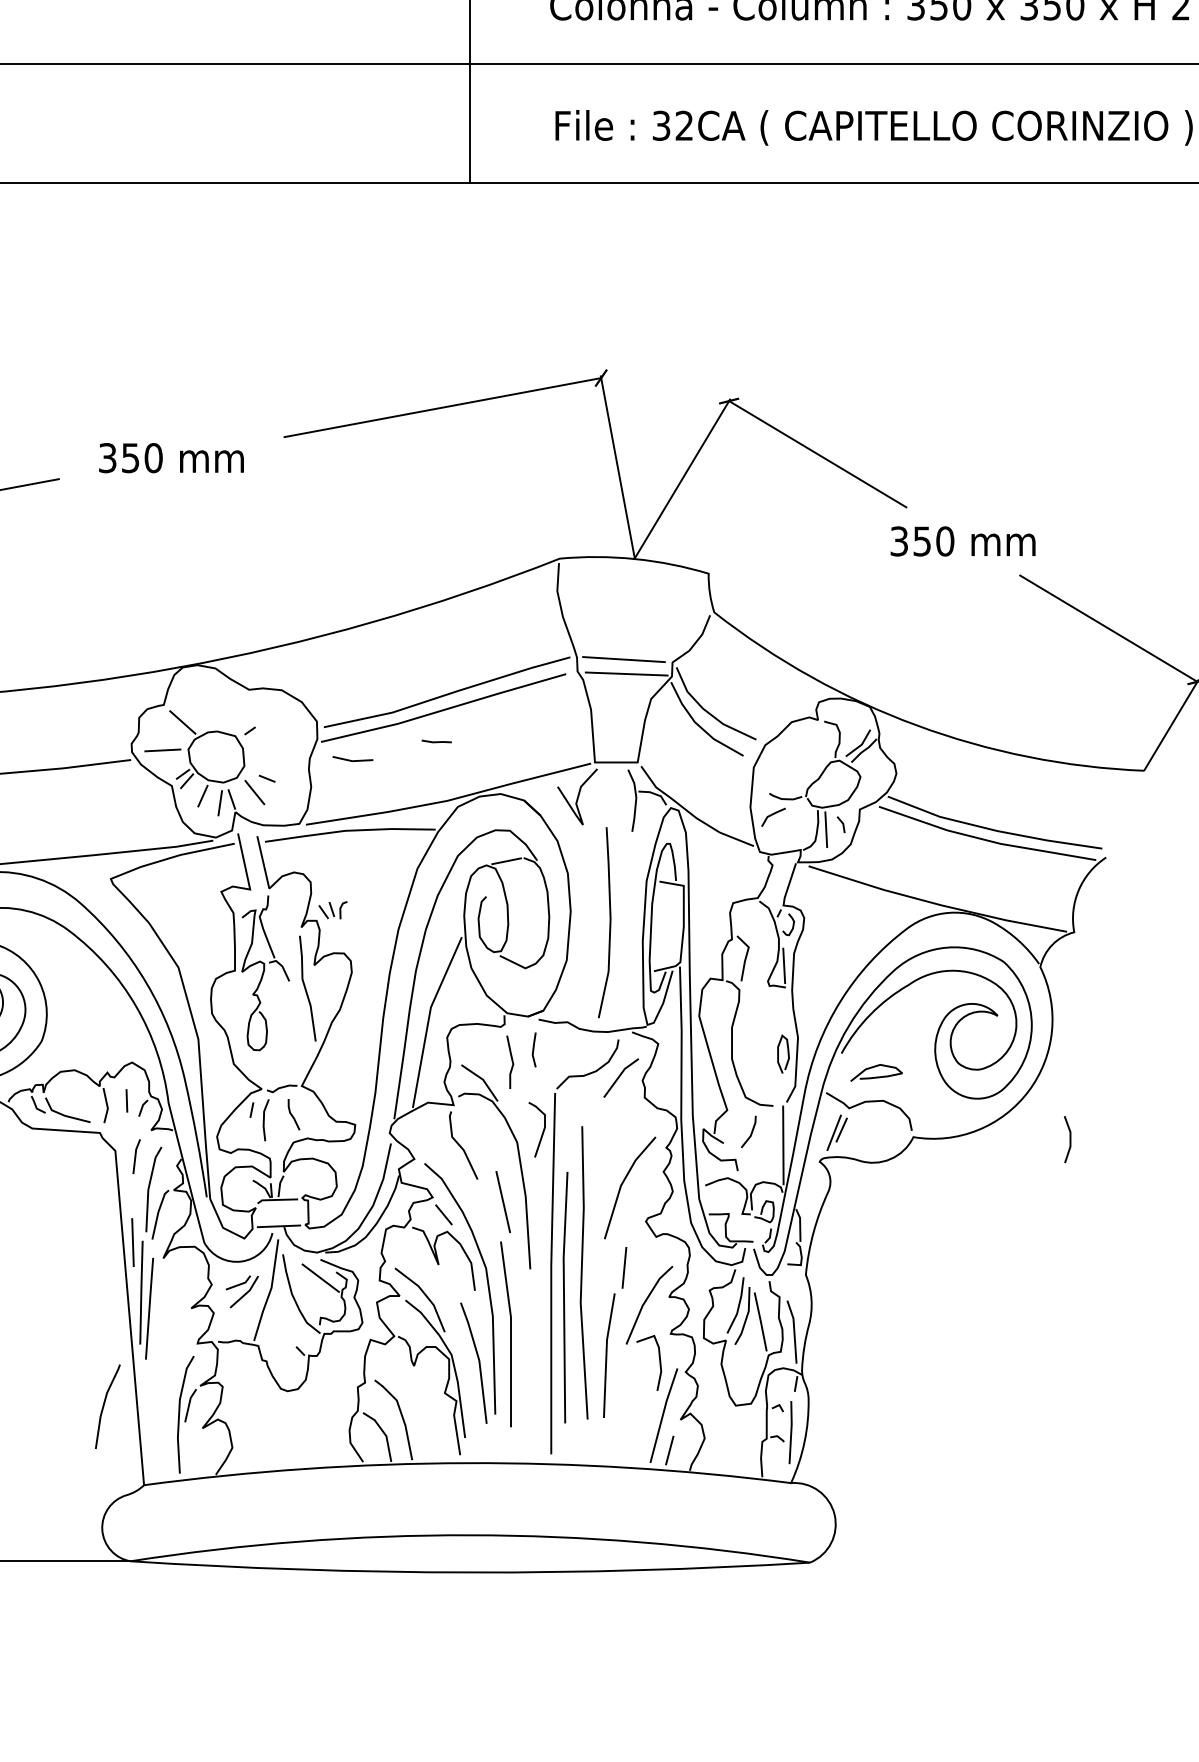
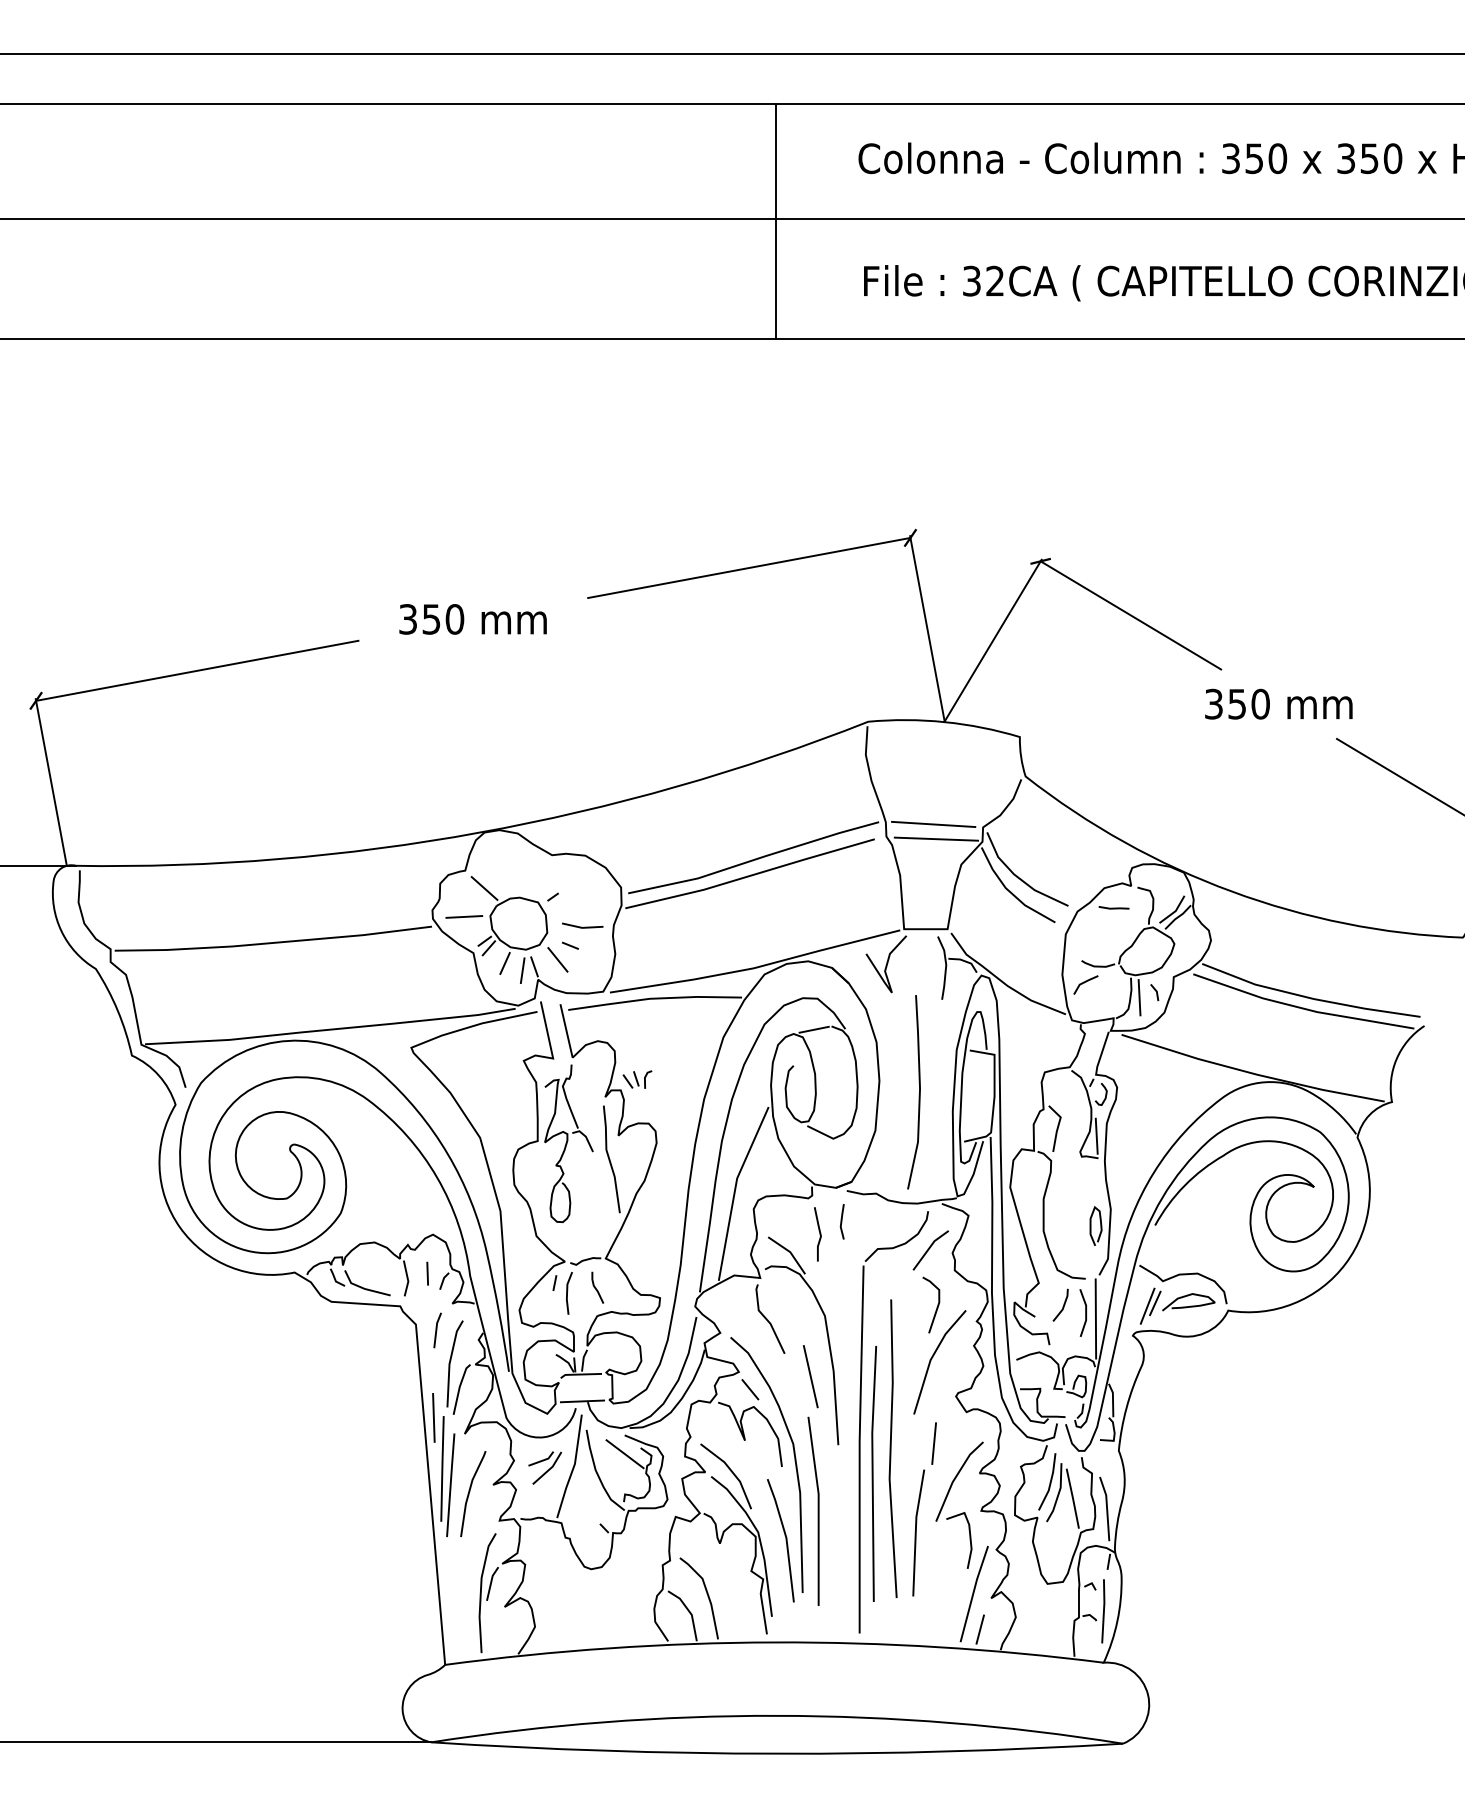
line: (436, 741) -> (1113, 907), moved
line: (351, 759) -> (581, 926), moved
curve: (878, 1076) -> (1190, 1305), moved
line: (542, 1132) -> (936, 1307), moved
line: (1069, 1139) -> (1085, 1312), moved
line: (104, 1407) -> (469, 1494), moved

